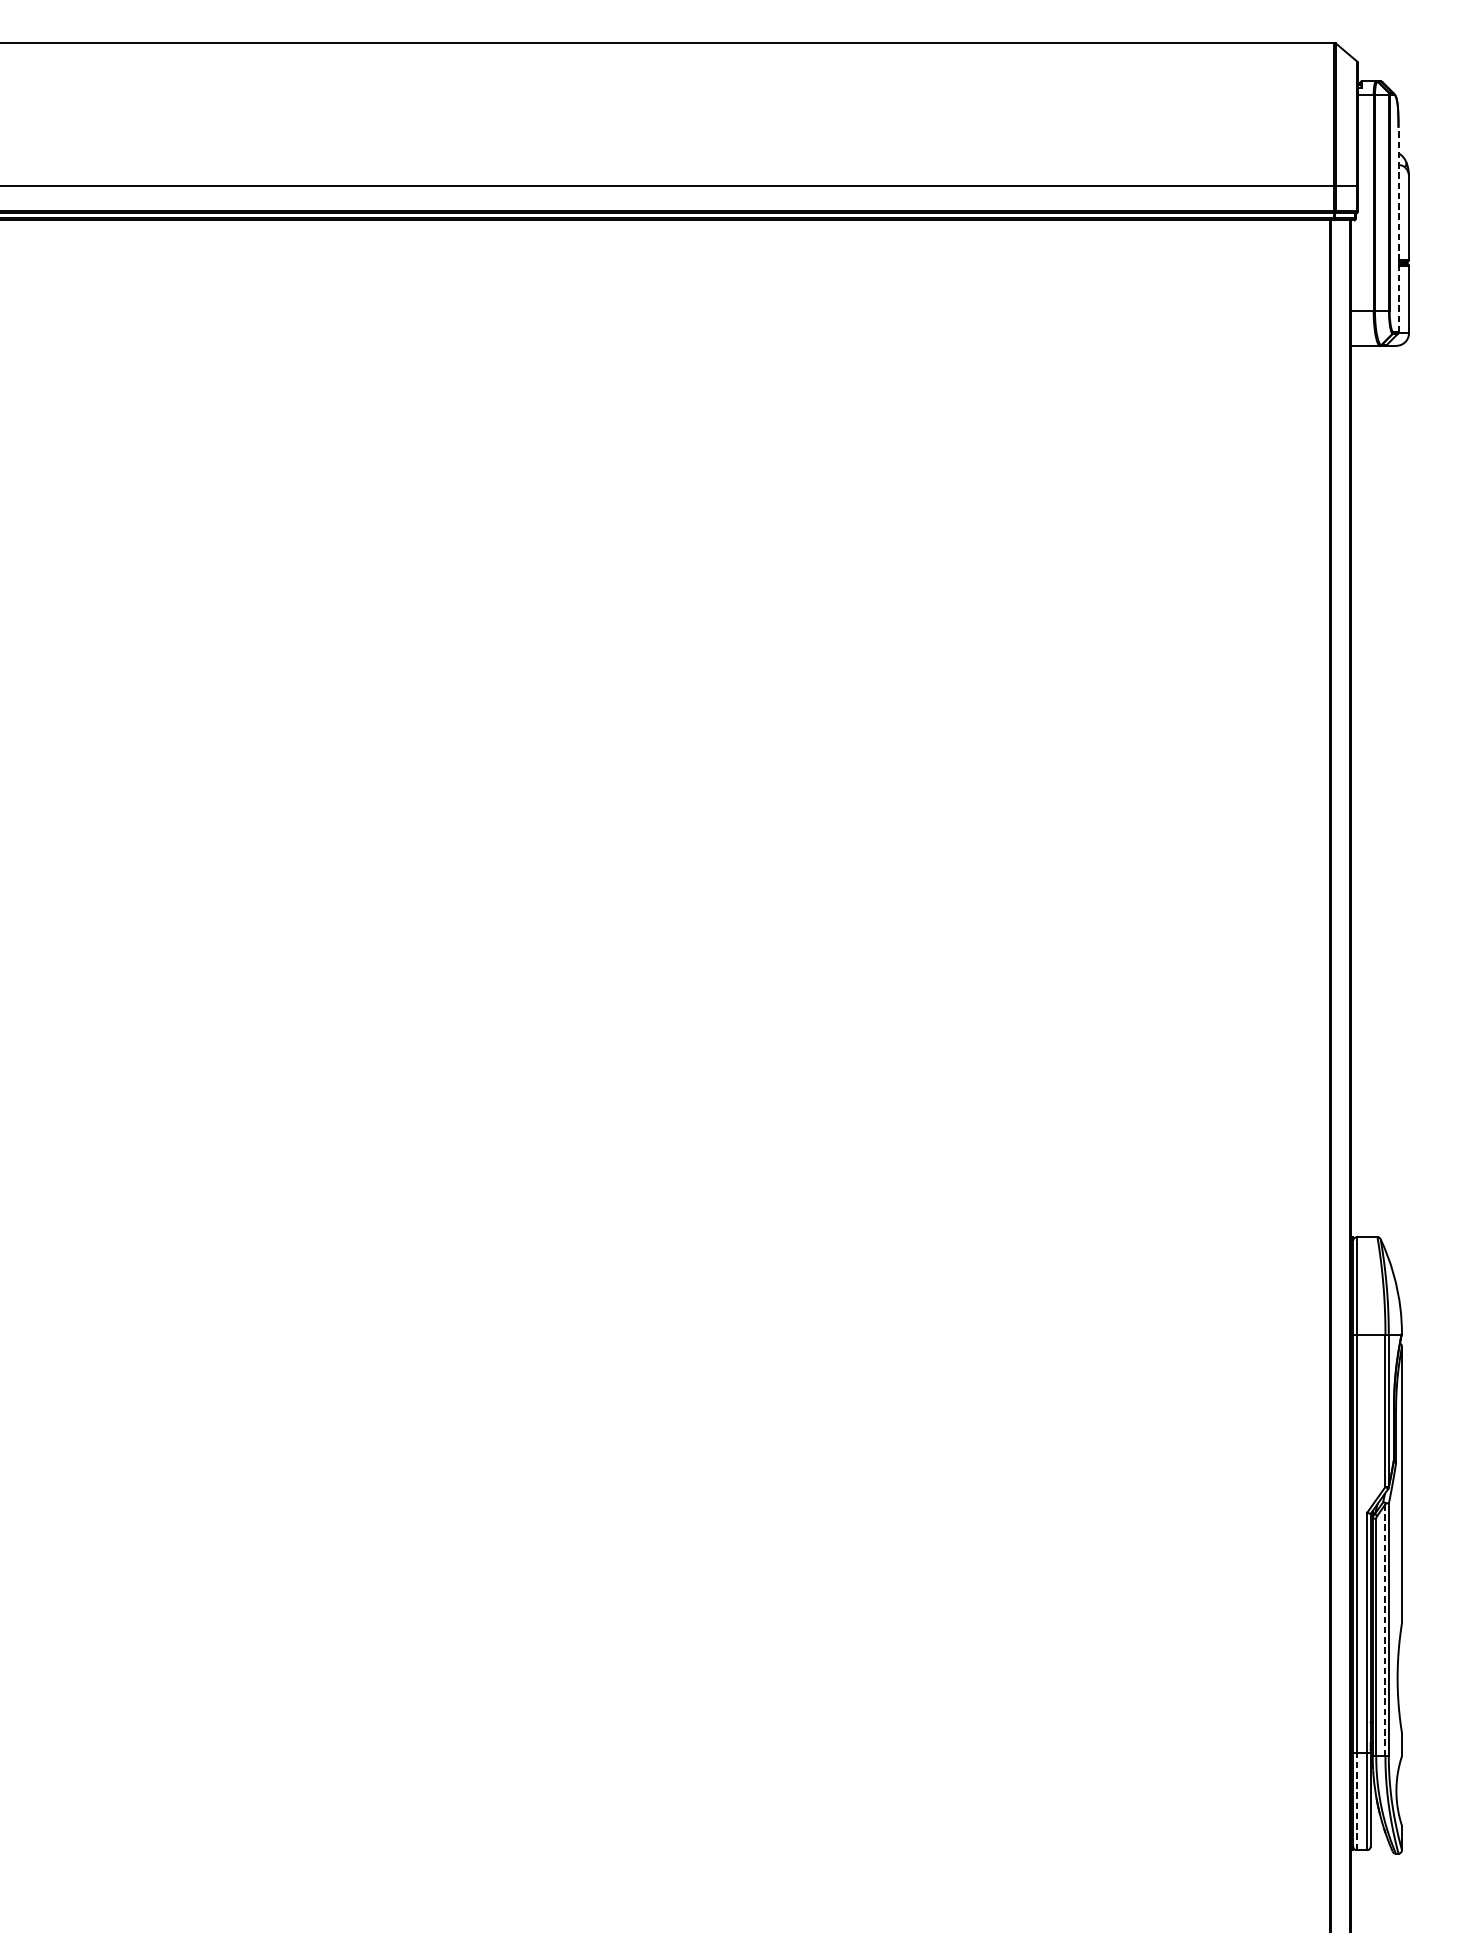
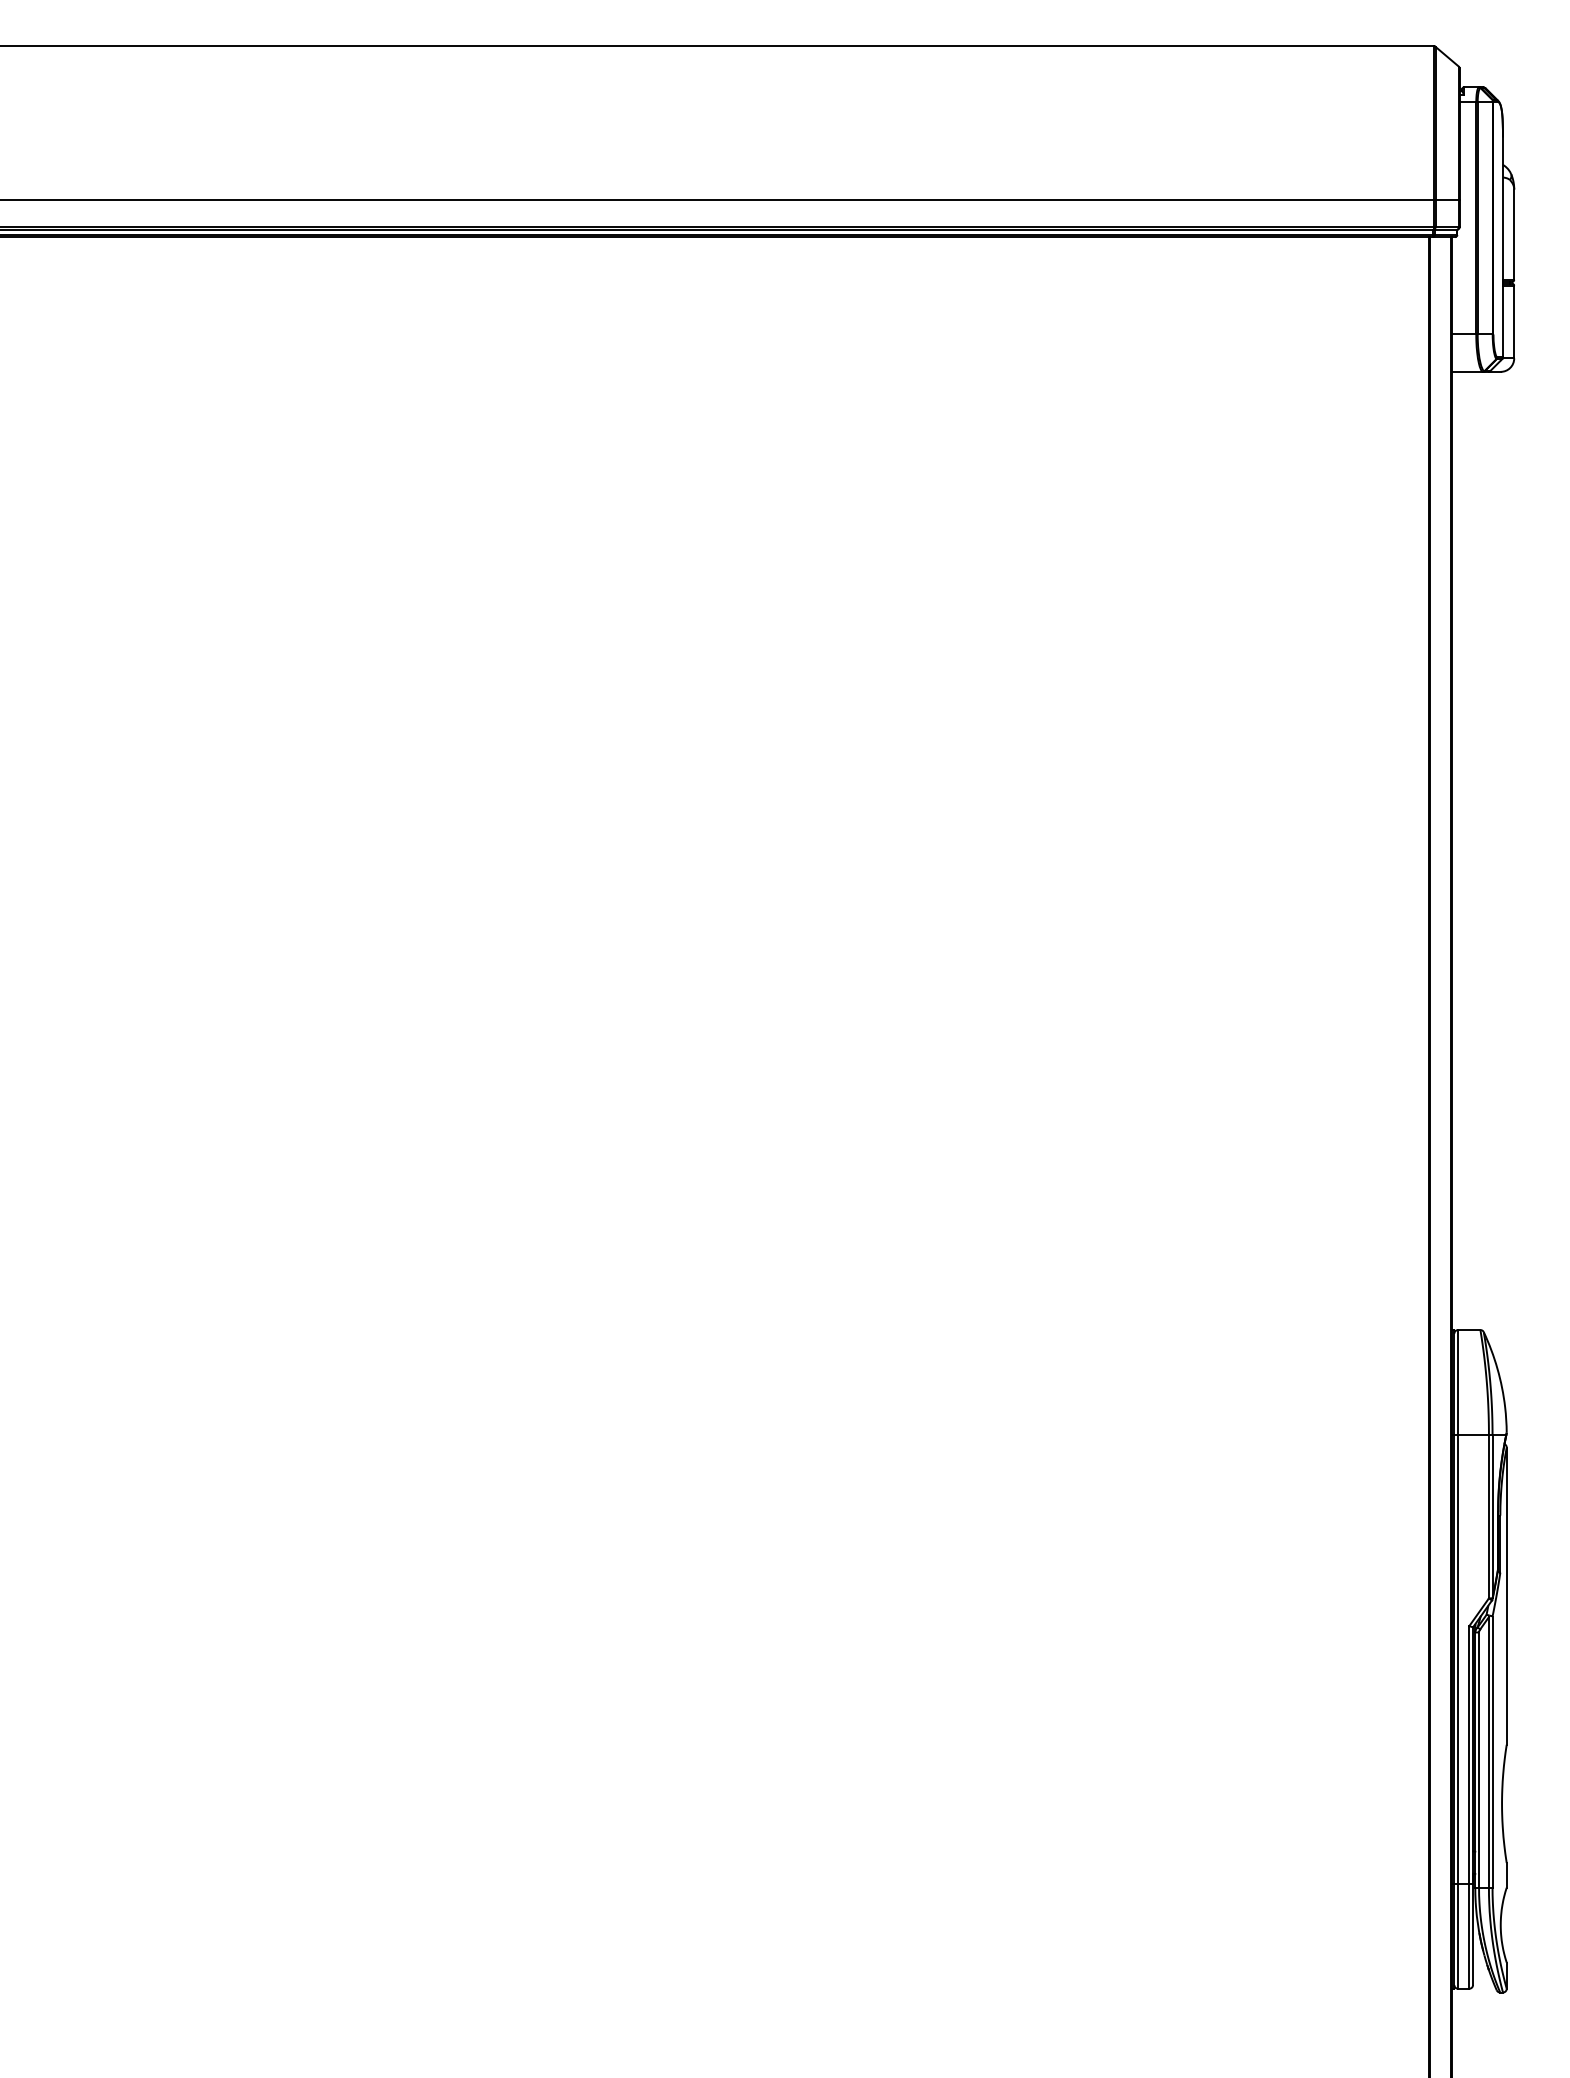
line: (1398, 230) -> (1502, 247), dashed -> solid
line: (1385, 1629) -> (1488, 1751), dashed -> solid
line: (1357, 1800) -> (1458, 1935), dashed -> solid

